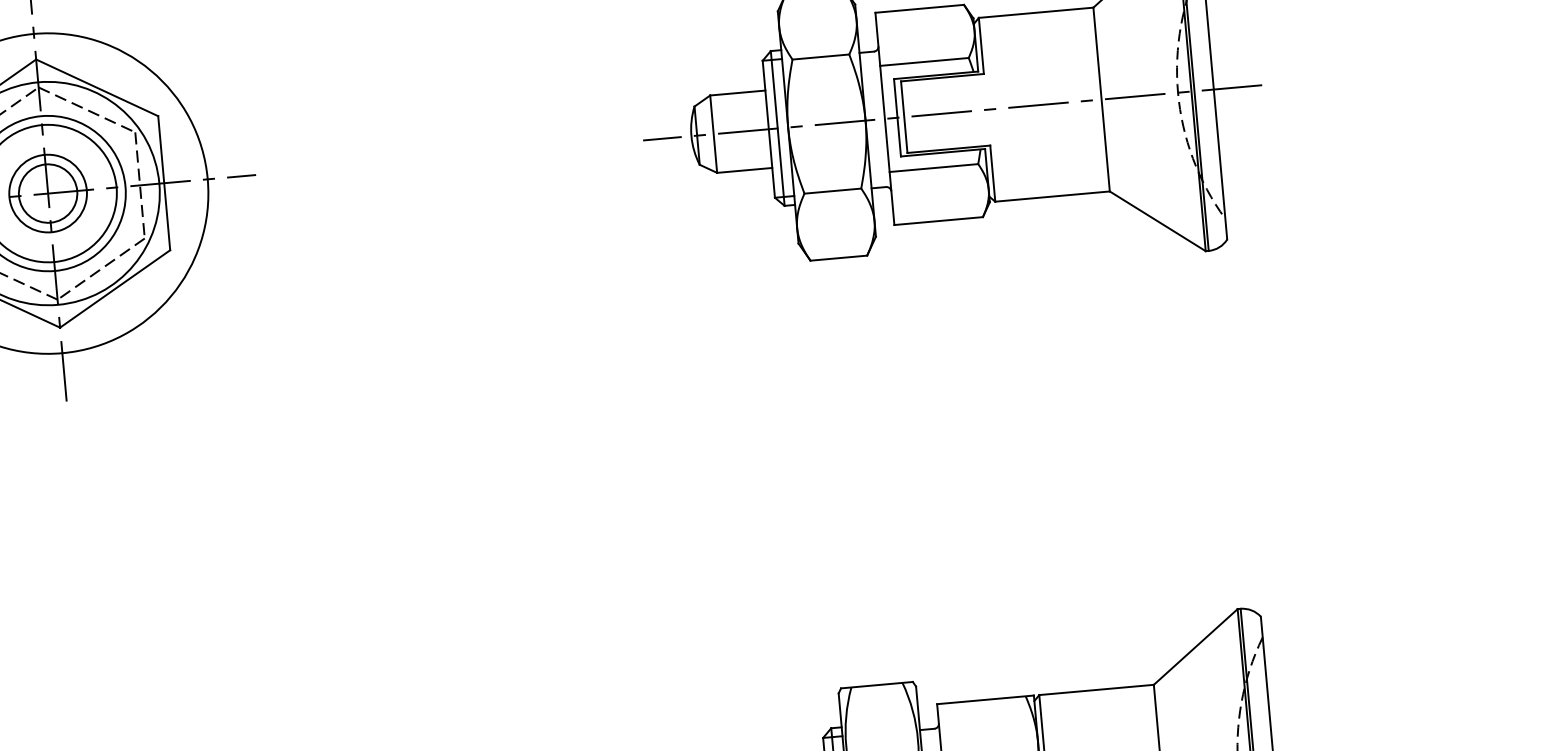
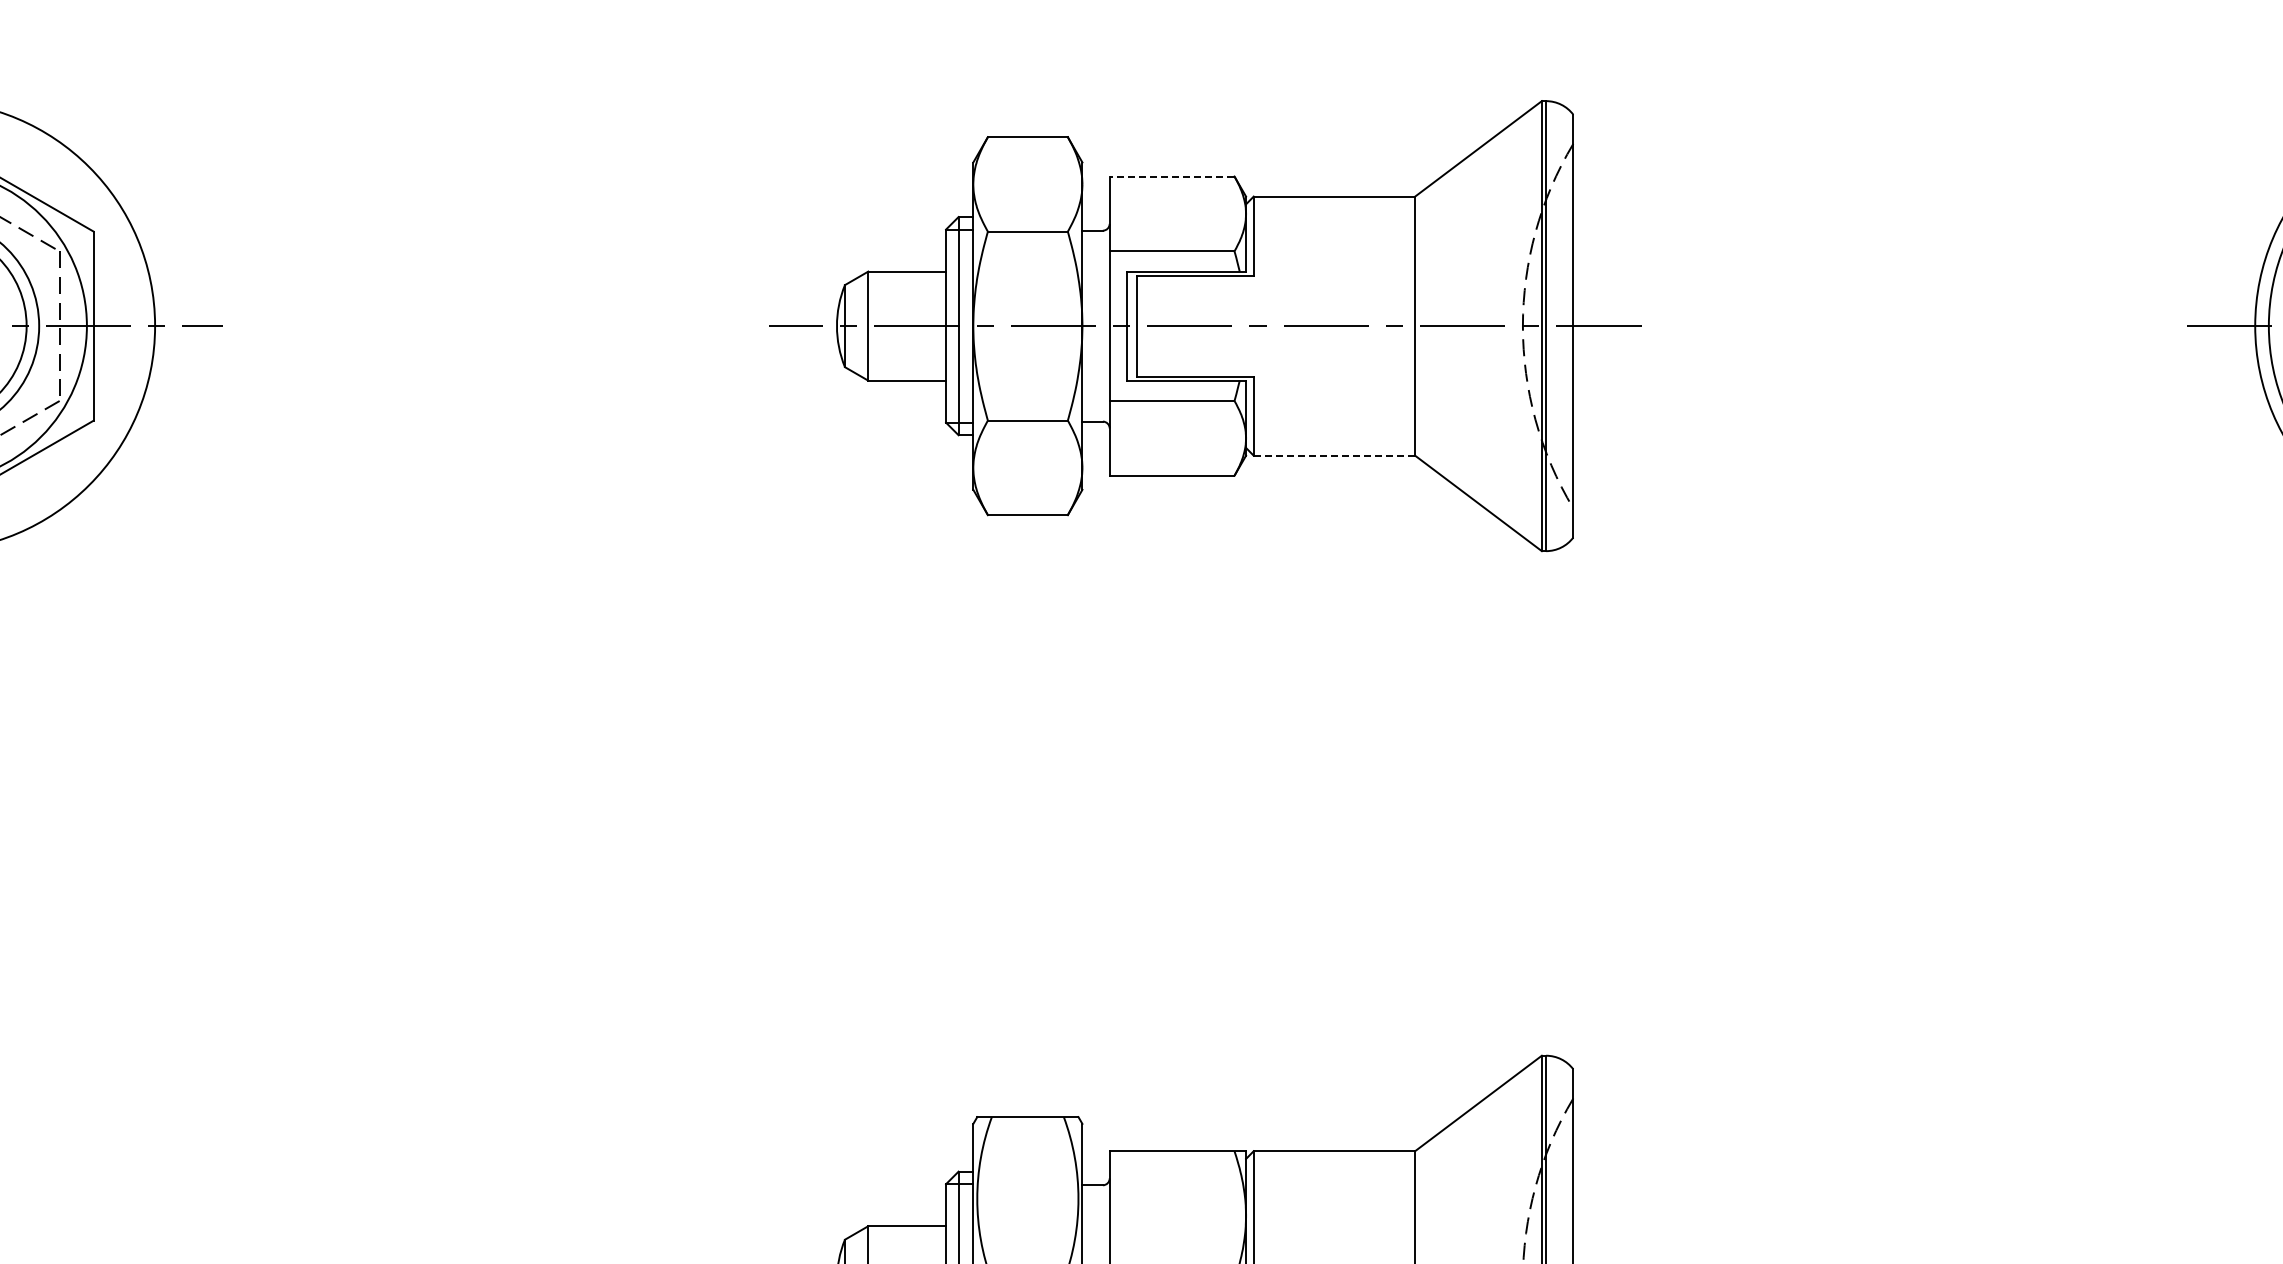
line: (919, 8) -> (1171, 176), solid -> dashed
line: (1052, 196) -> (1334, 455), solid -> dashed

